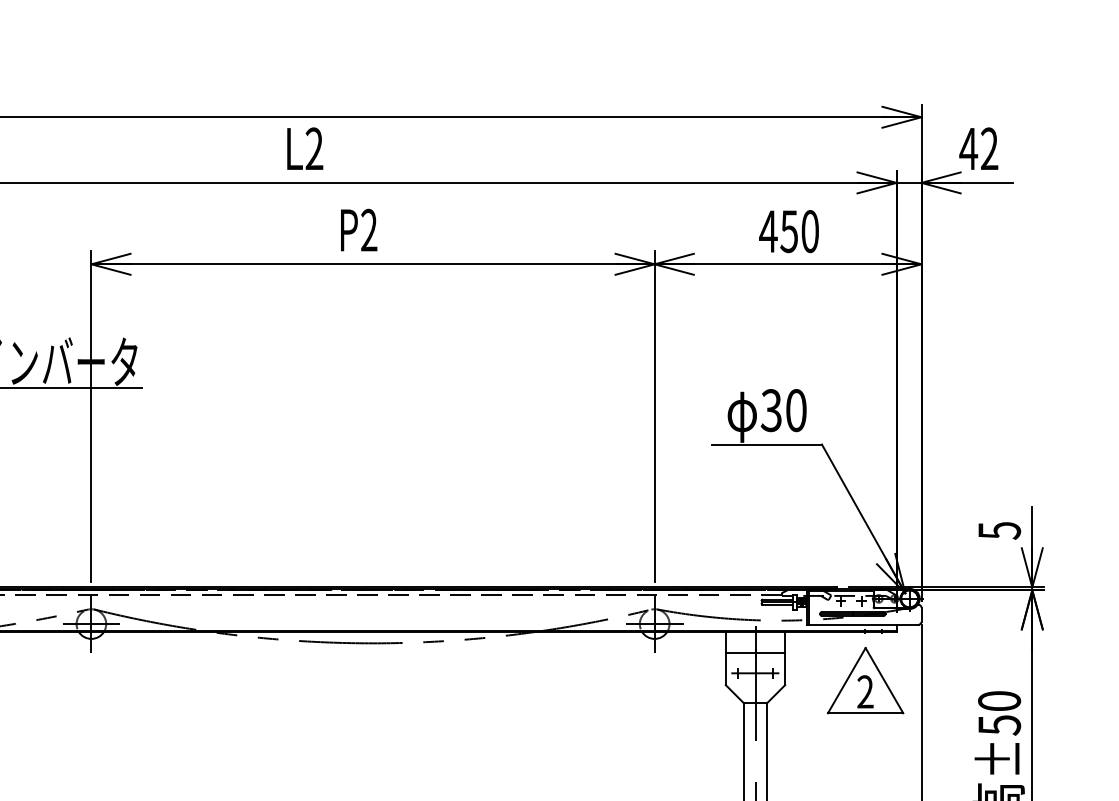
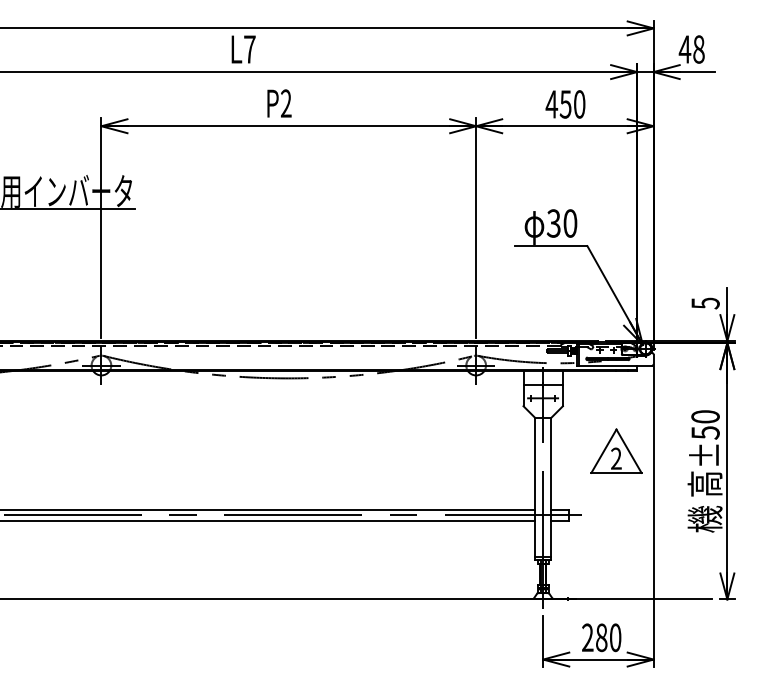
text: (313, 148) -> (249, 49), L2 -> L7
text: (988, 148) -> (698, 49), 42 -> 48
part: (865, 679) -> (616, 450), moved

